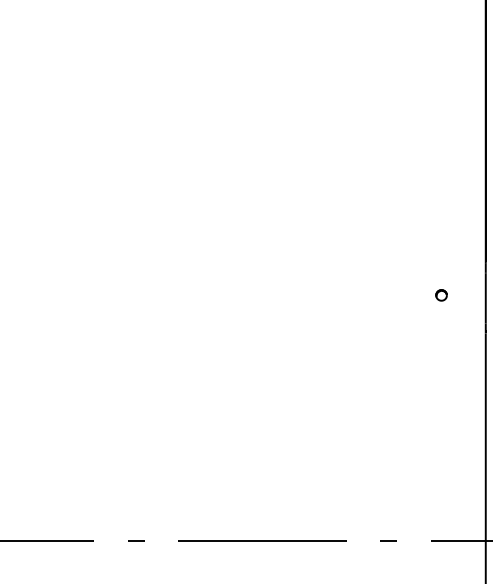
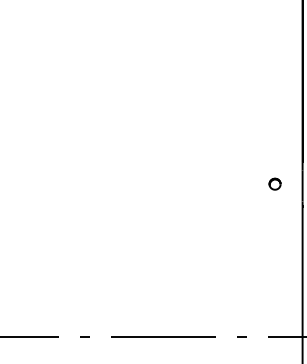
part: (440, 294) -> (274, 183), size x1.67

